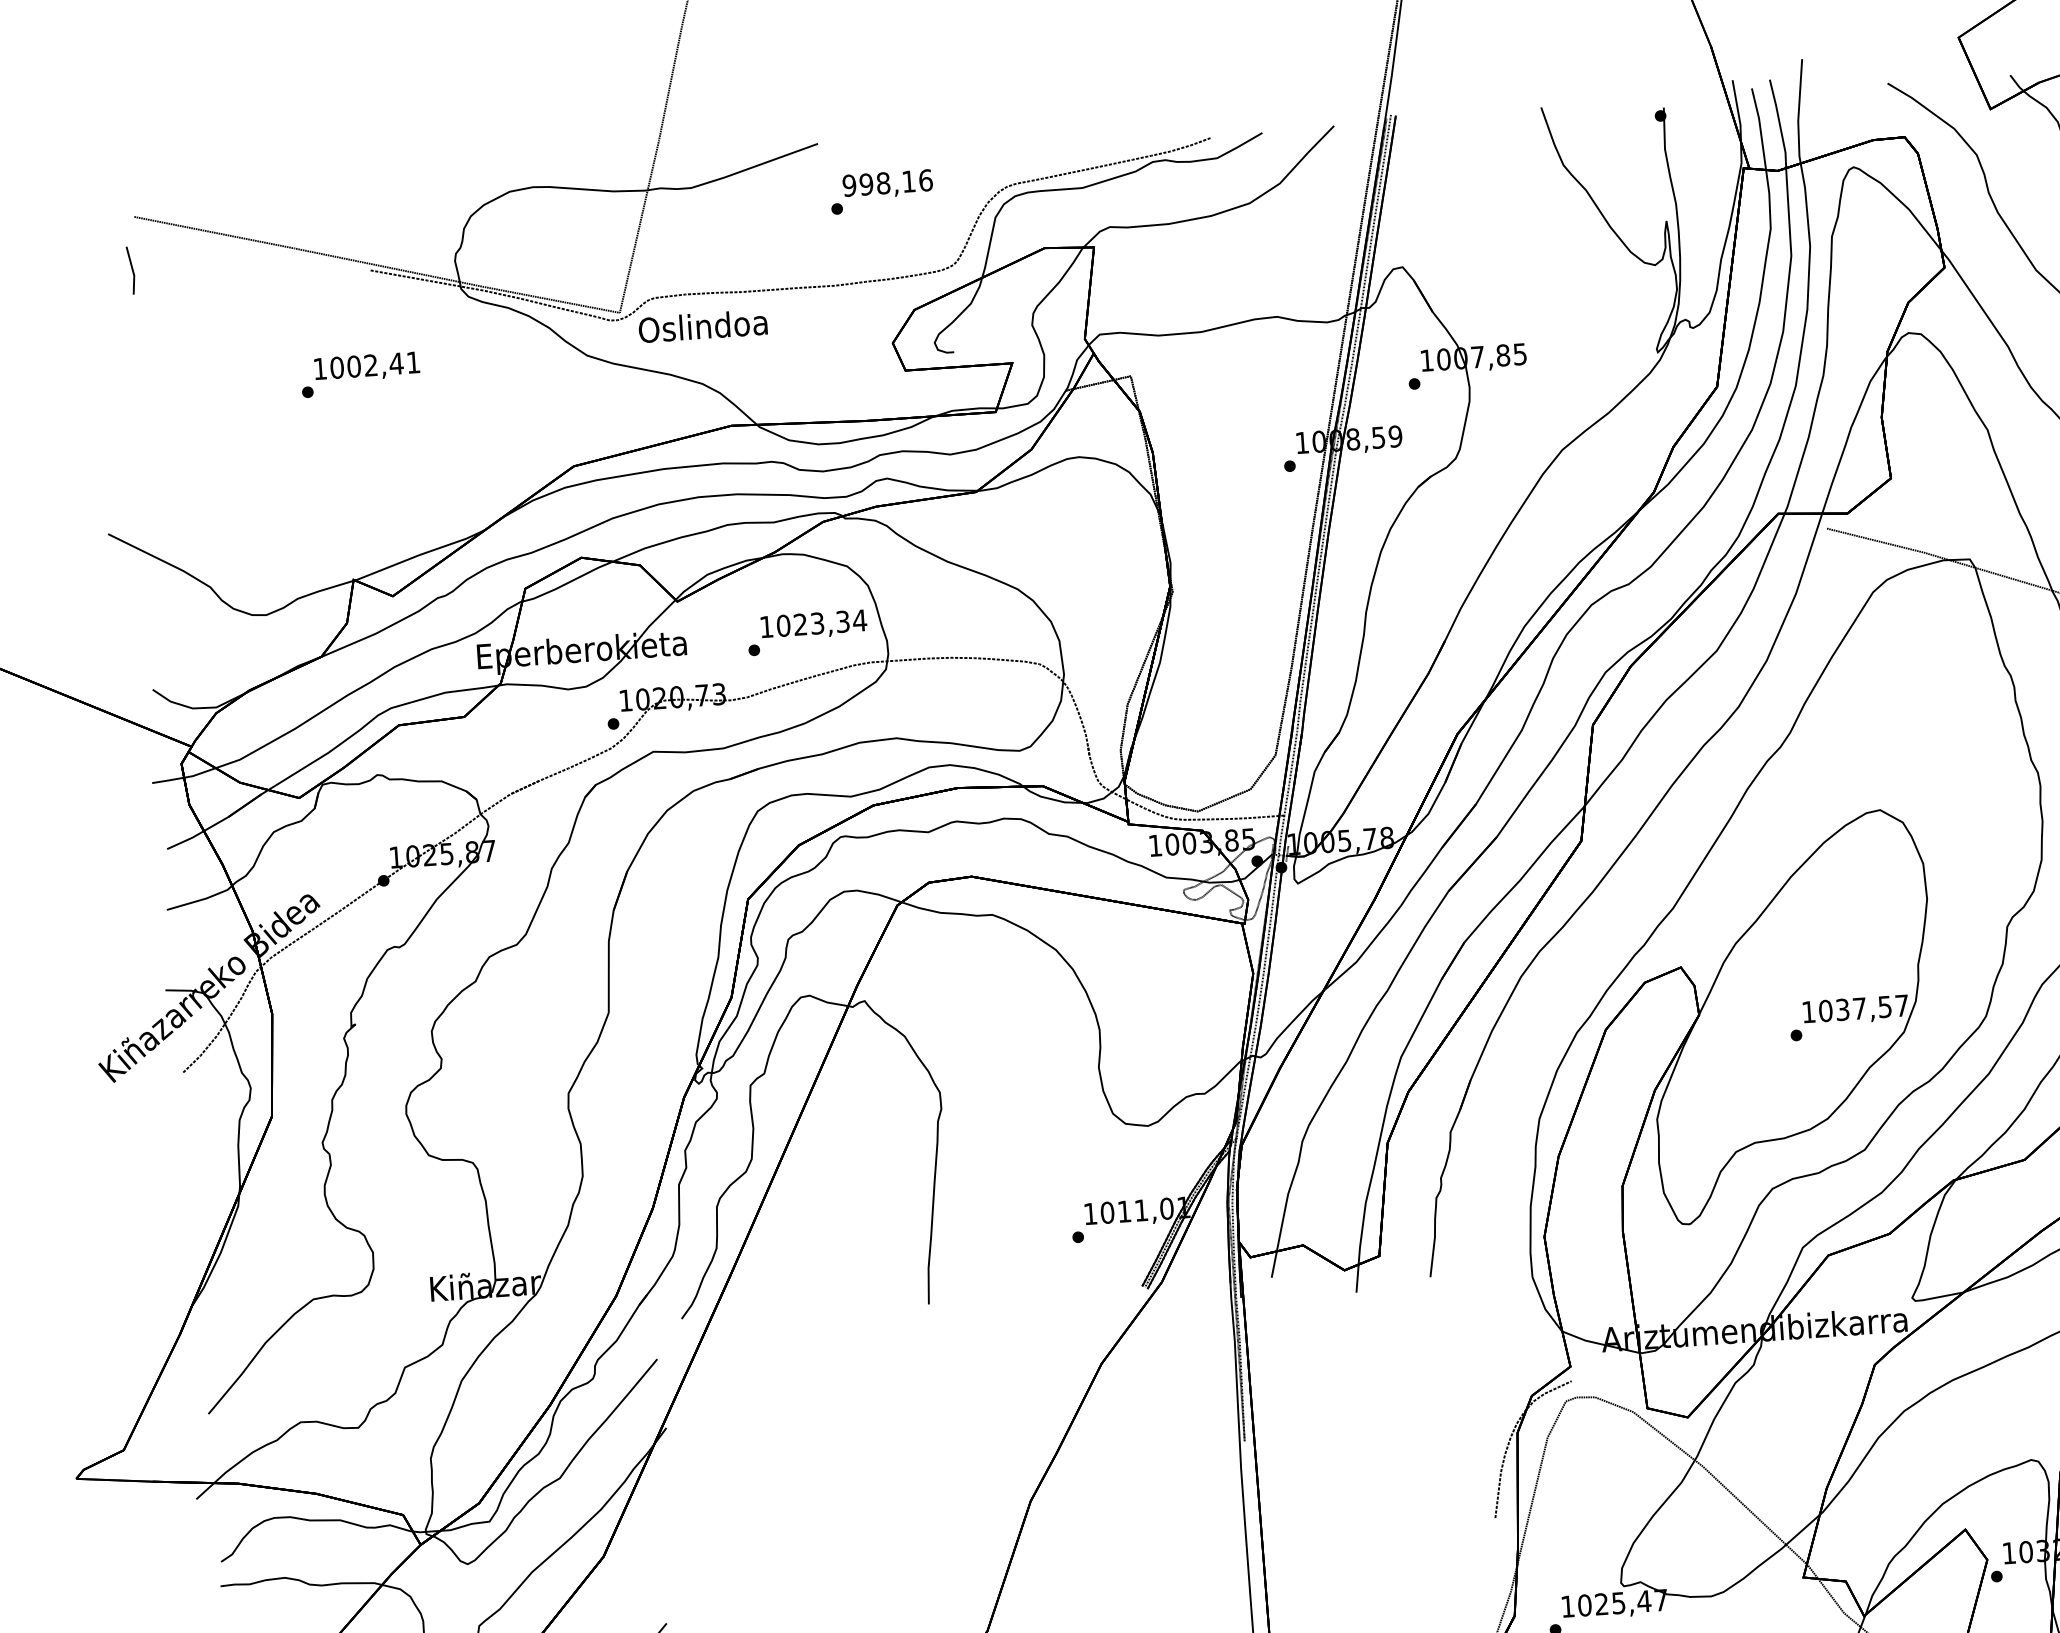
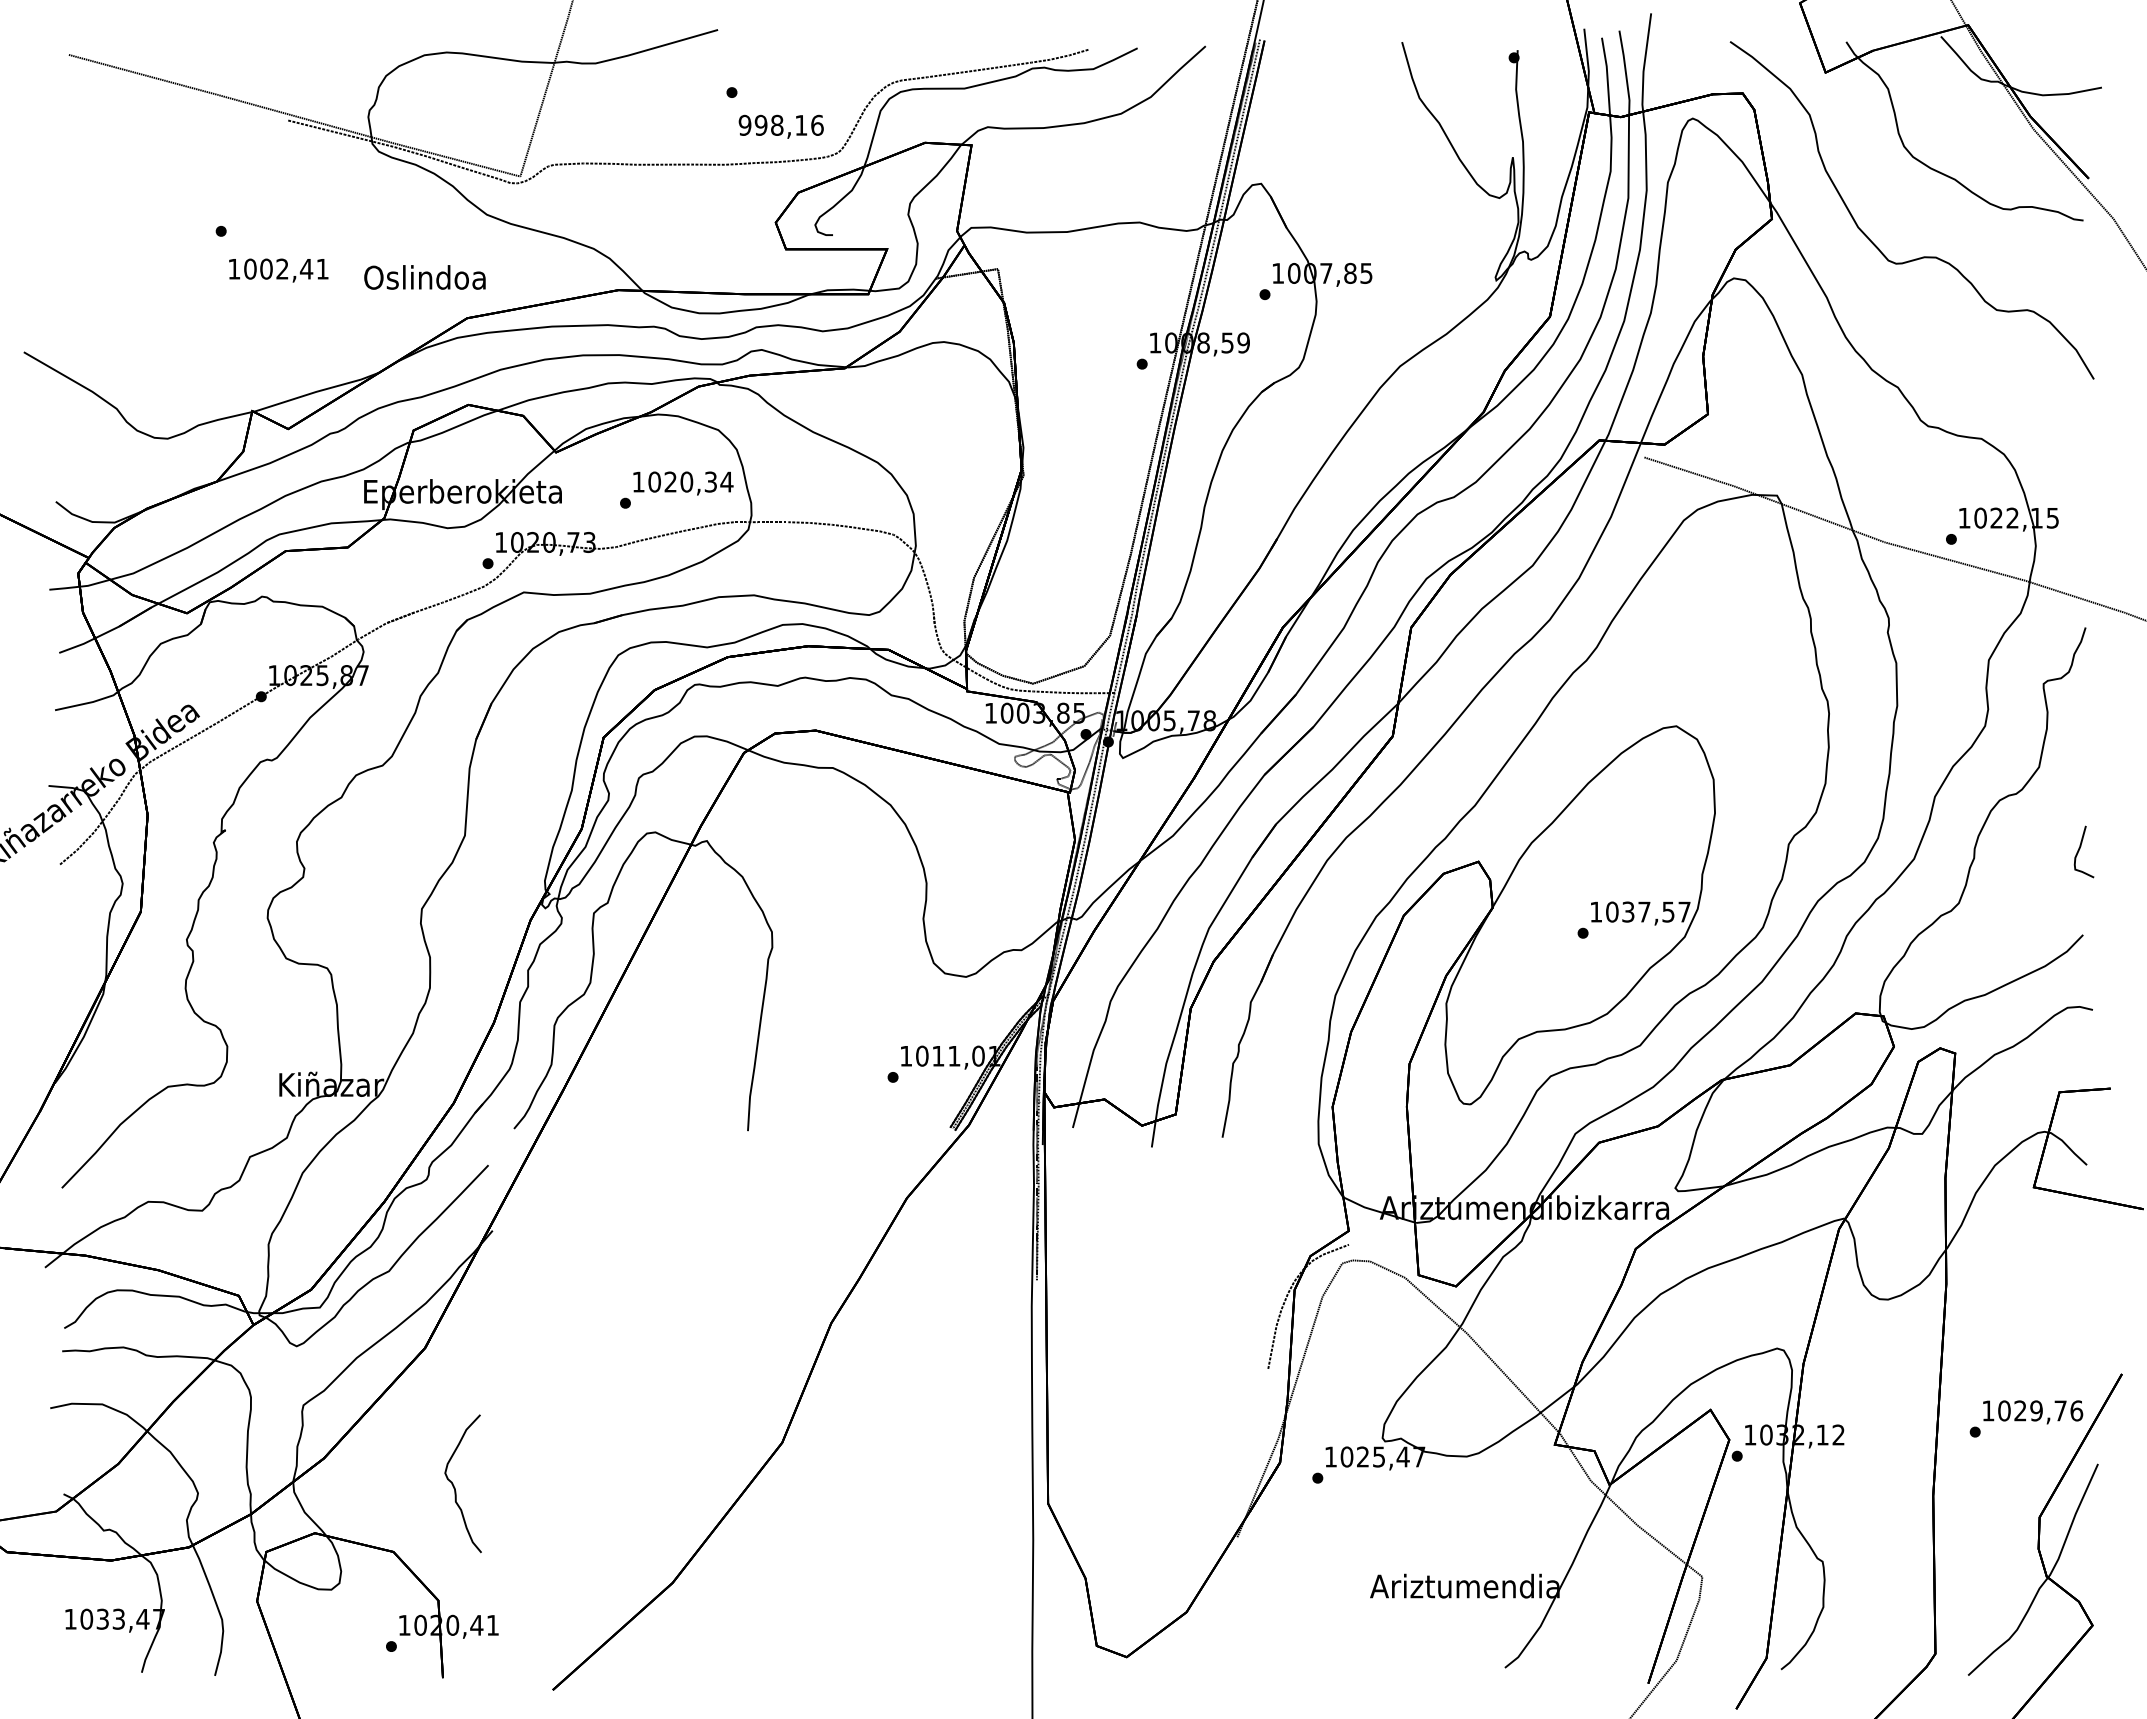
text: (886, 184) -> (780, 126), moved
line: (132, 270) -> (63, 105), removed
text: (702, 326) -> (424, 277), moved
text: (366, 367) -> (278, 270), moved
text: (817, 622) -> (686, 481), 1023,34 -> 1020,34

